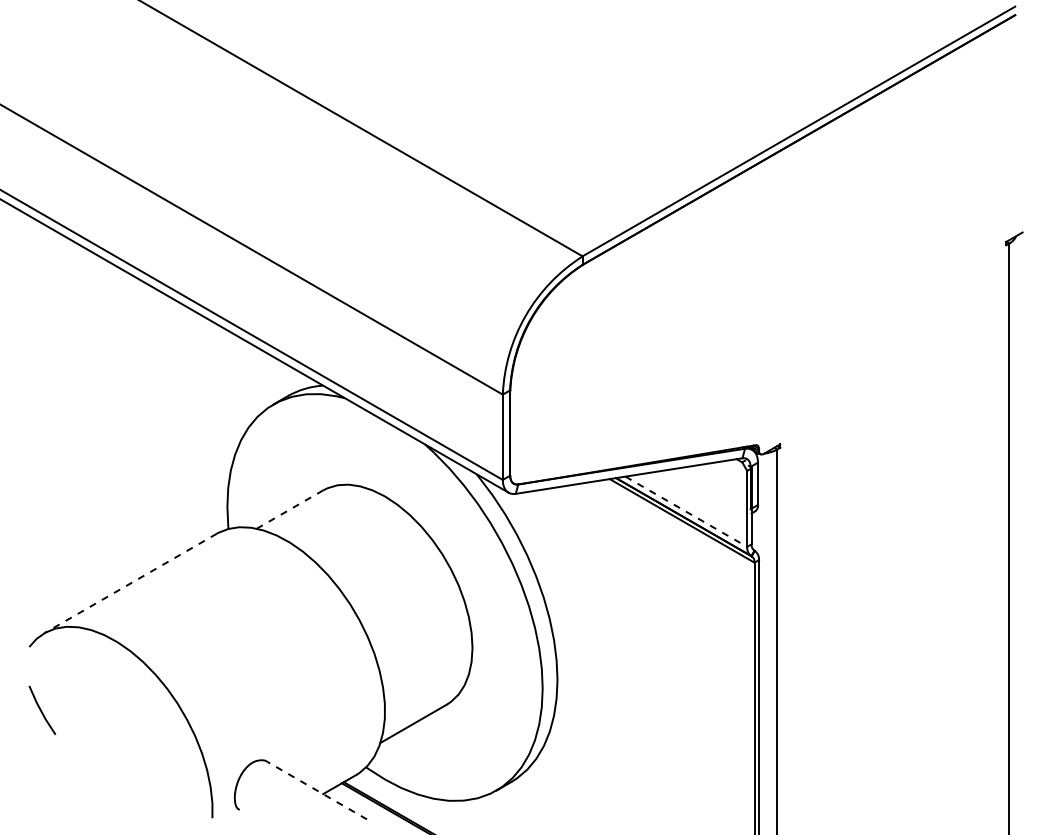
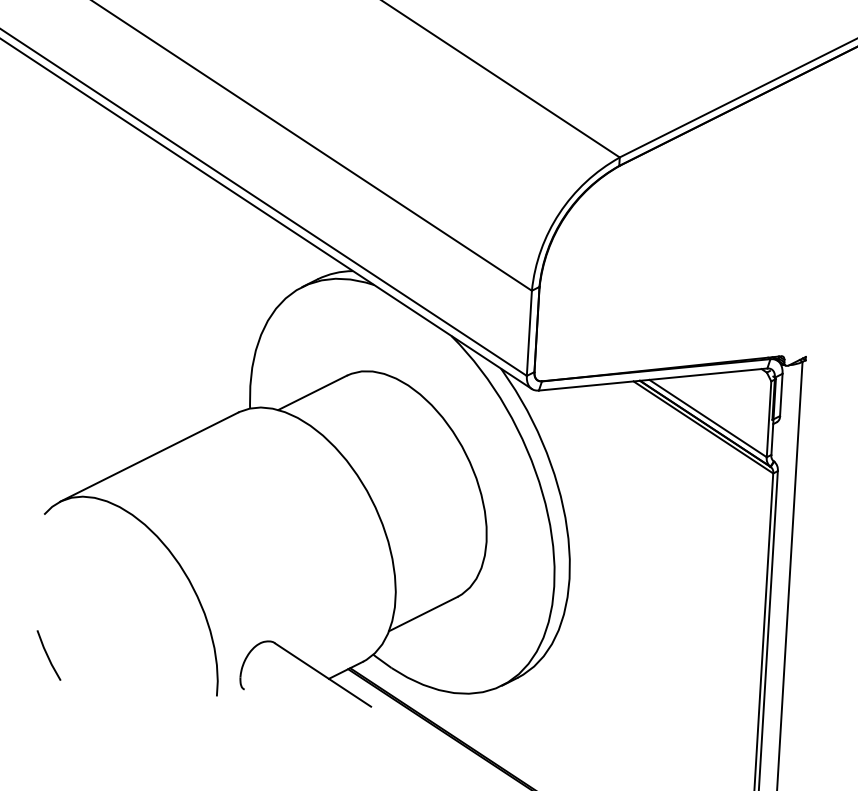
line: (289, 509) -> (312, 392), dashed -> solid
line: (686, 512) -> (708, 419), dashed -> solid
line: (130, 583) -> (149, 457), dashed -> solid
line: (41, 709) -> (48, 654), moved
line: (316, 790) -> (322, 674), dashed -> solid

